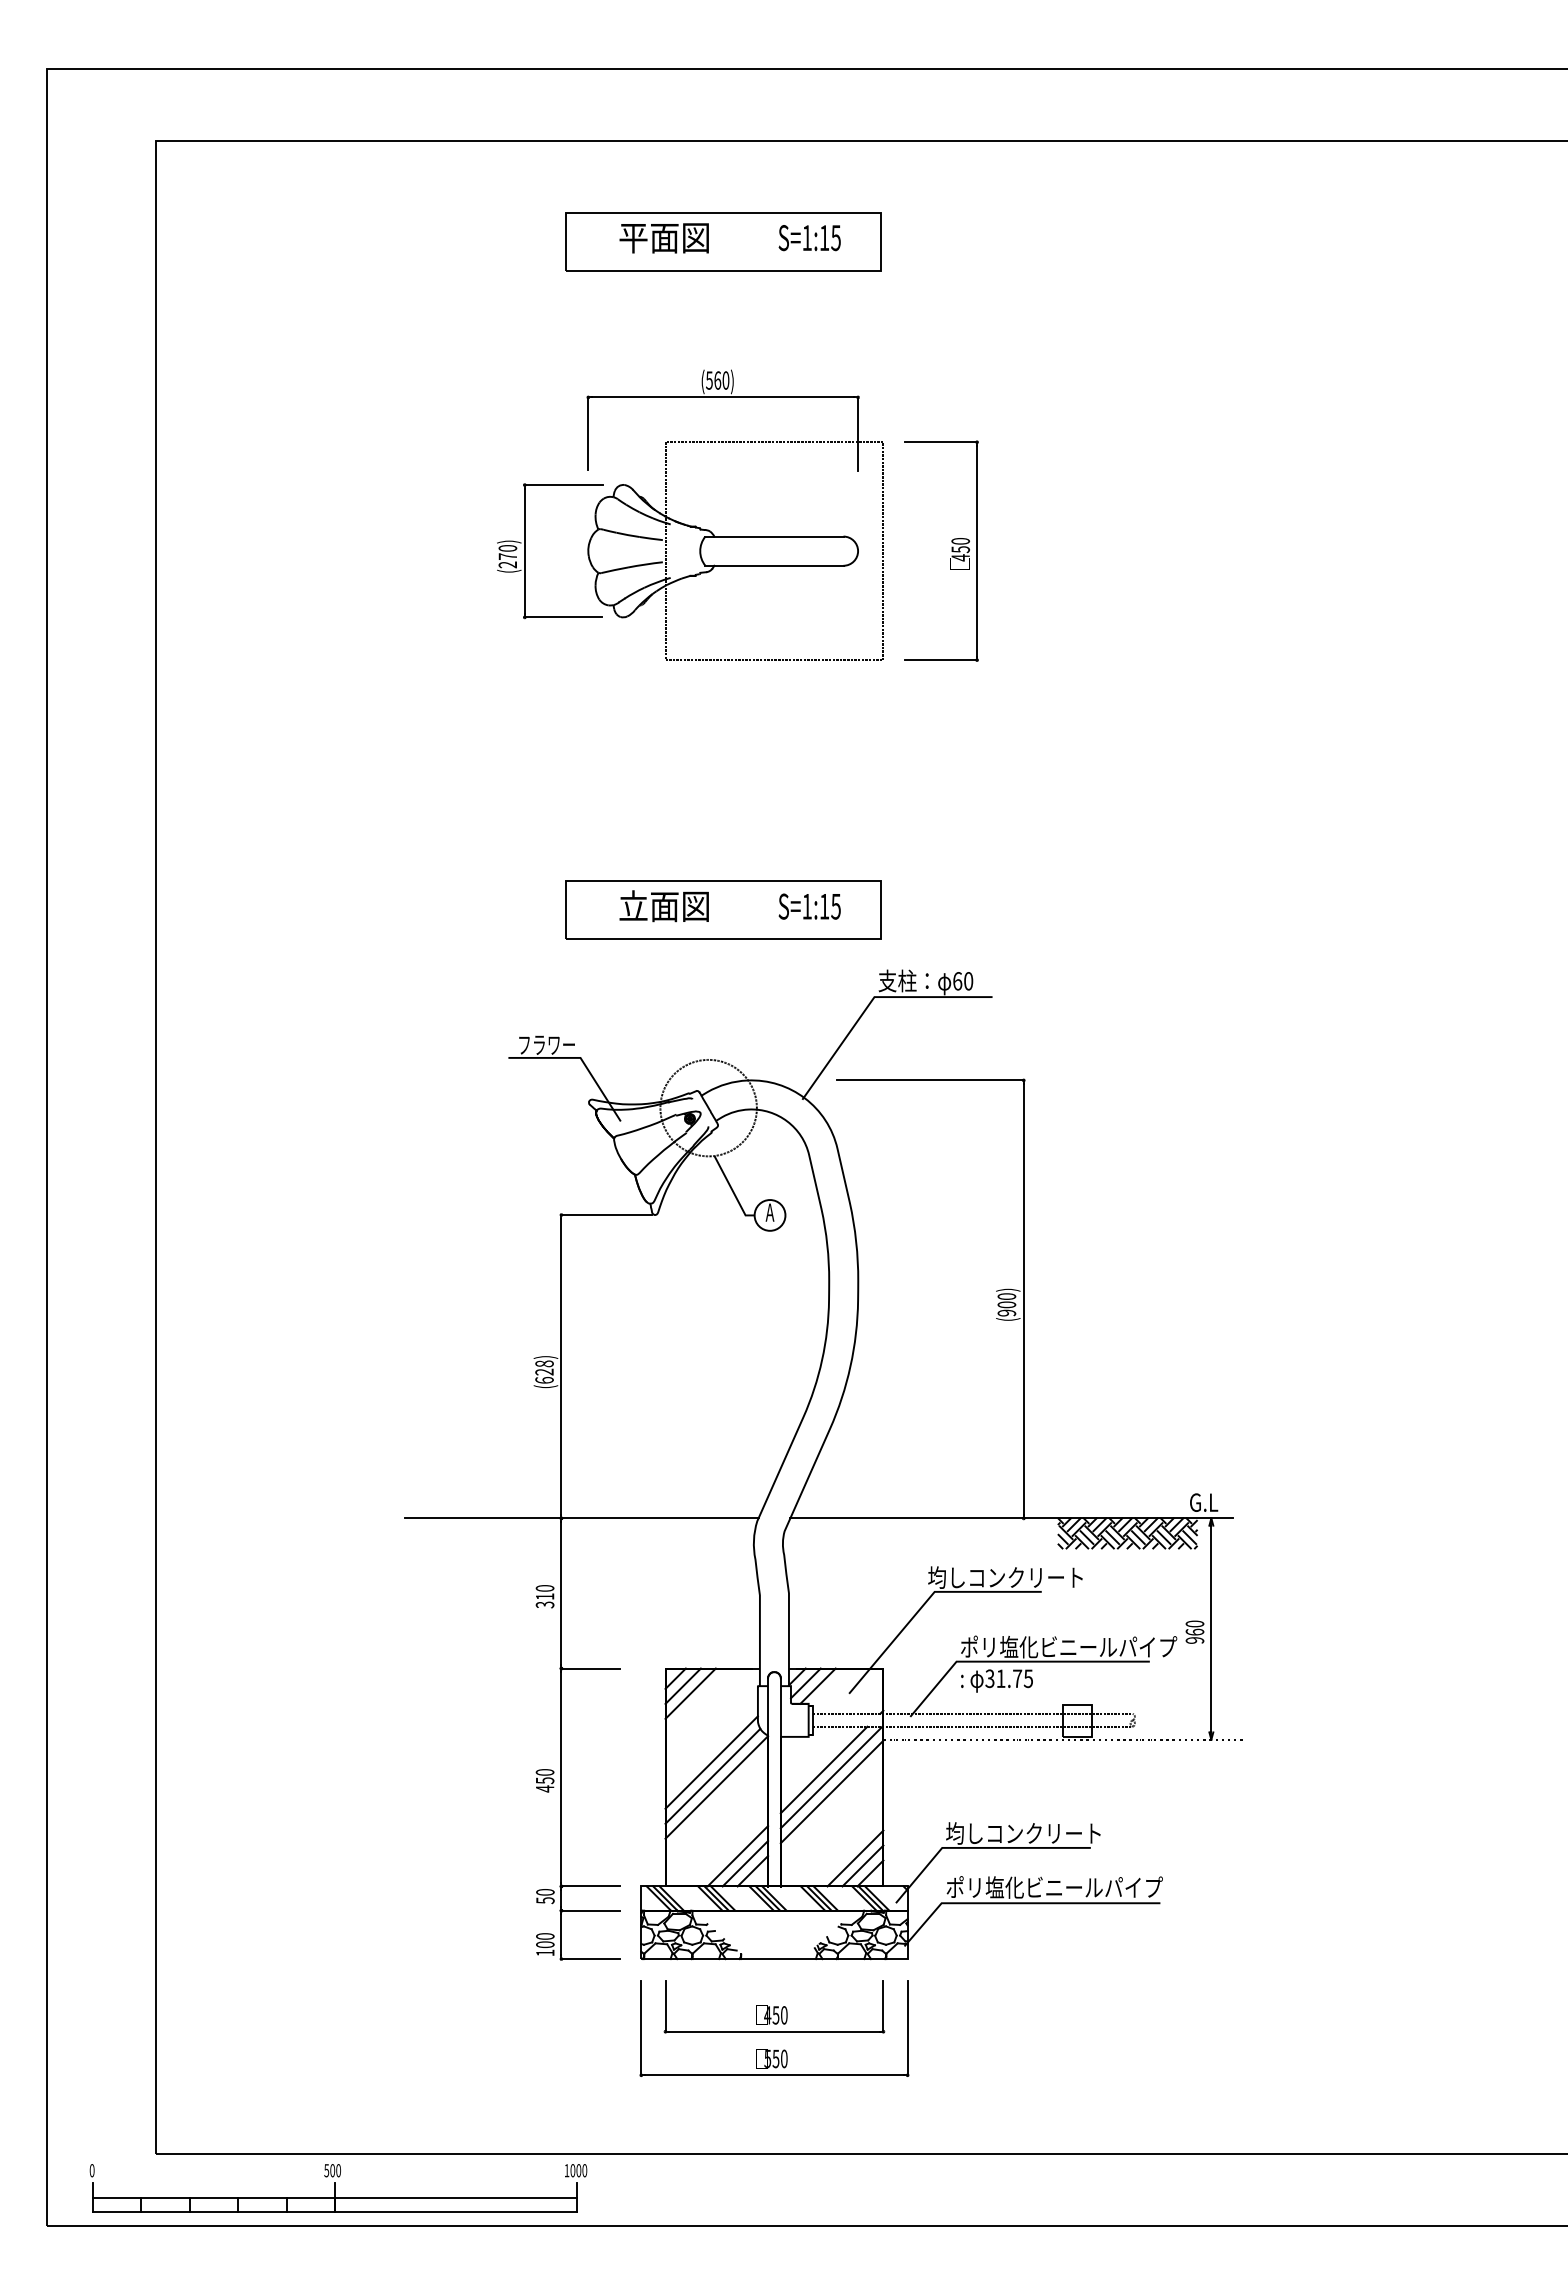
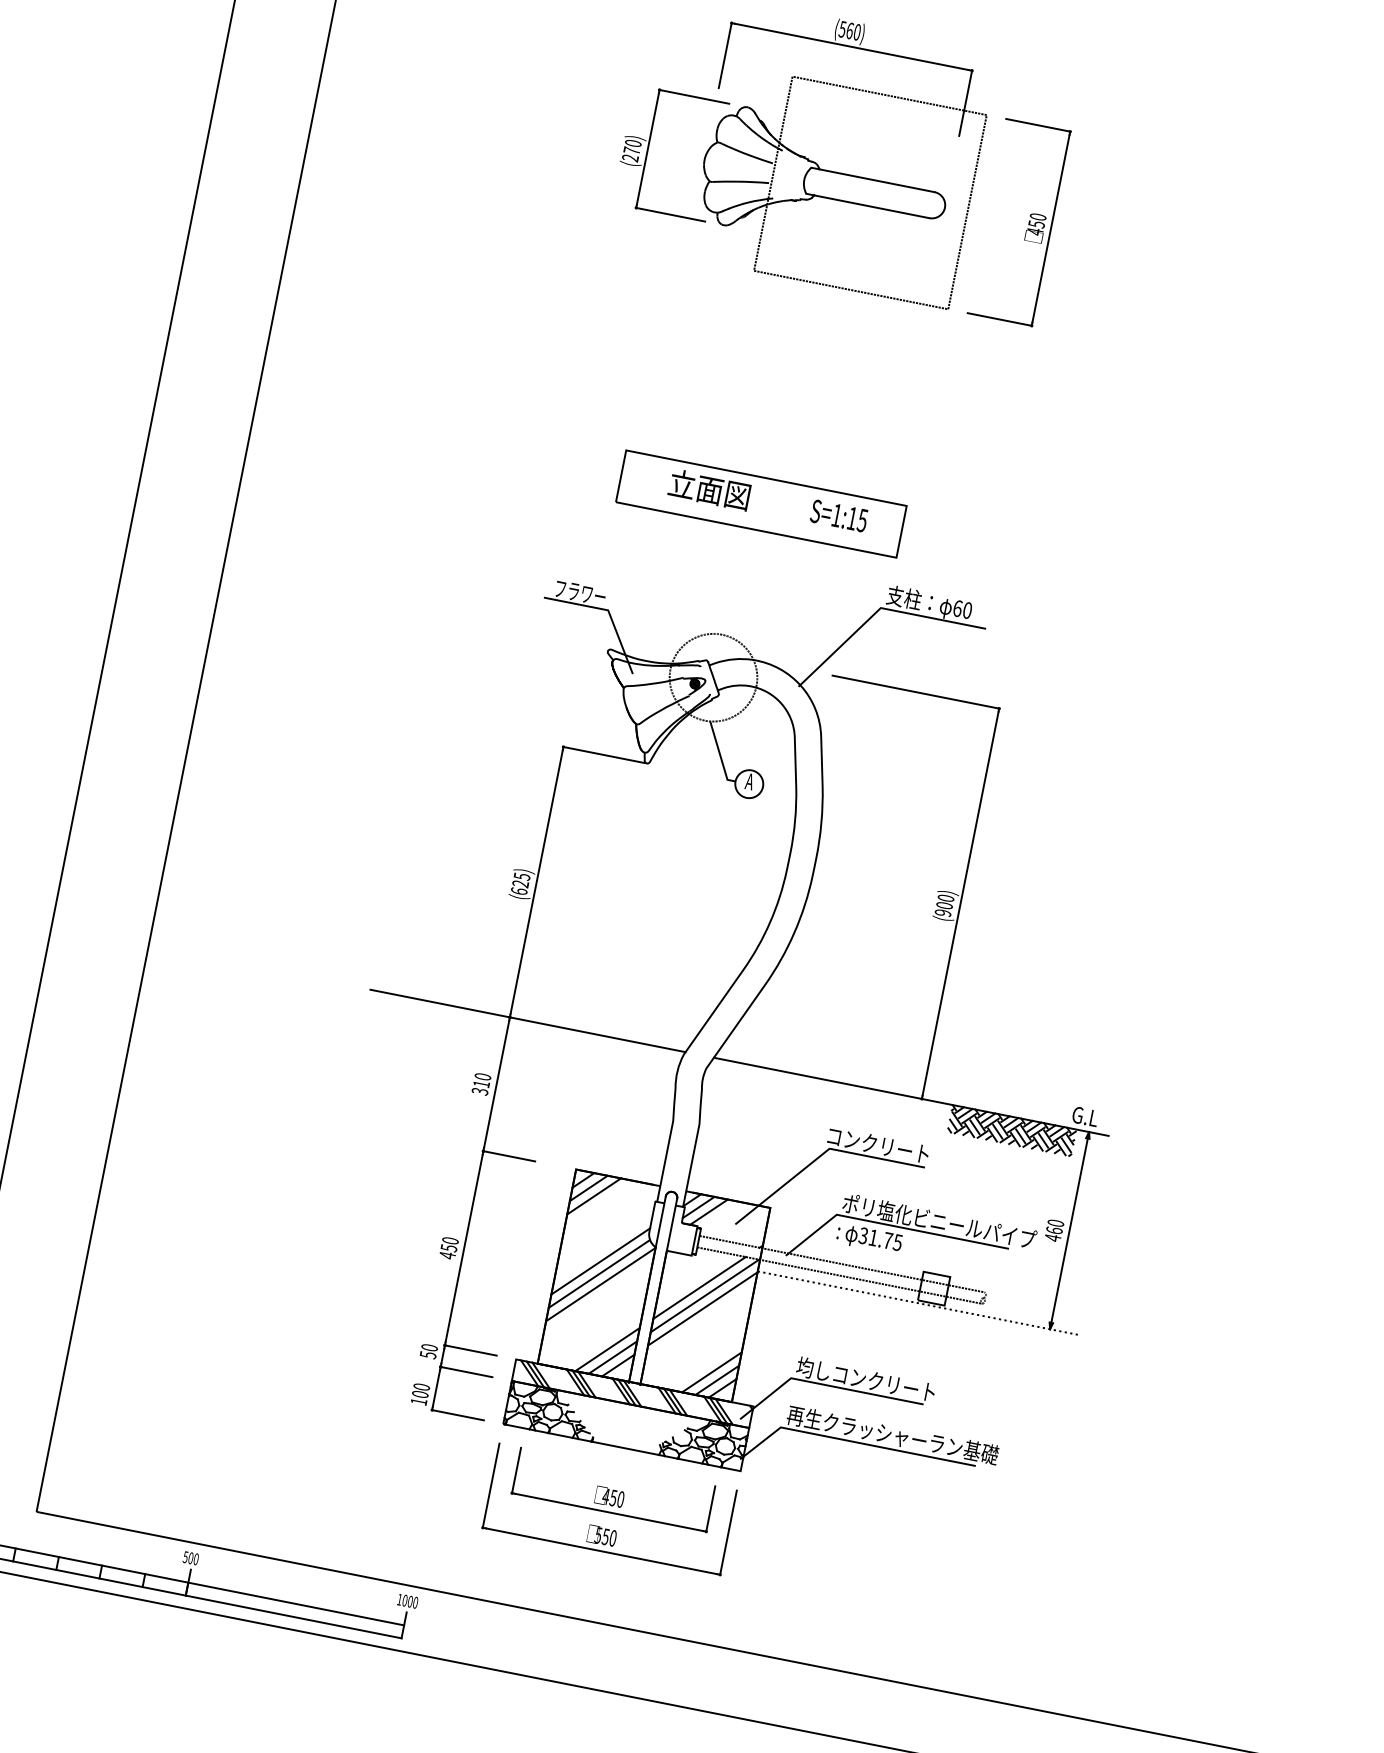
text: (544, 1363) -> (522, 876), (628) -> (625)
text: (1005, 1577) -> (895, 1148), 均しコンクリート -> コンクリート
text: (1194, 1640) -> (1052, 1237), 960 -> 460
text: (1064, 1887) -> (893, 1435), ポリ塩化ビニールパイプ -> 再生クラッシャーラン基礎

